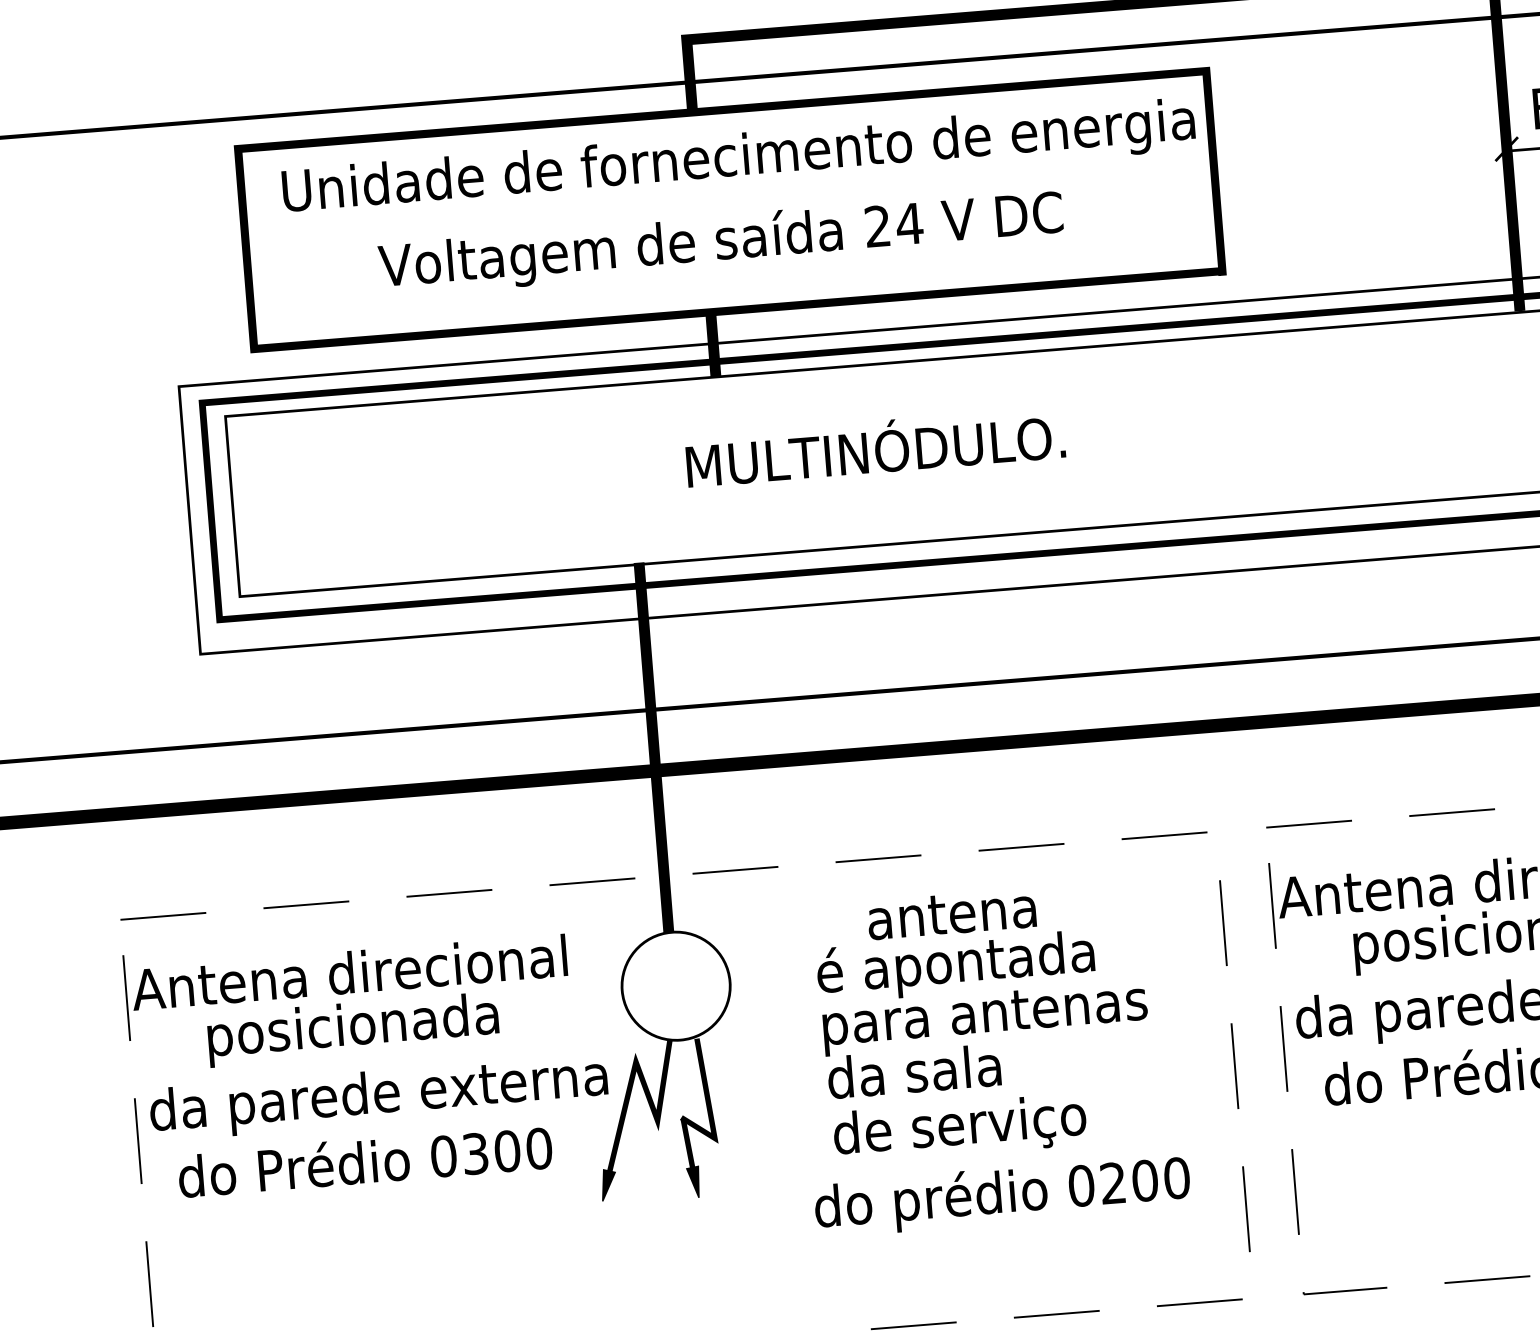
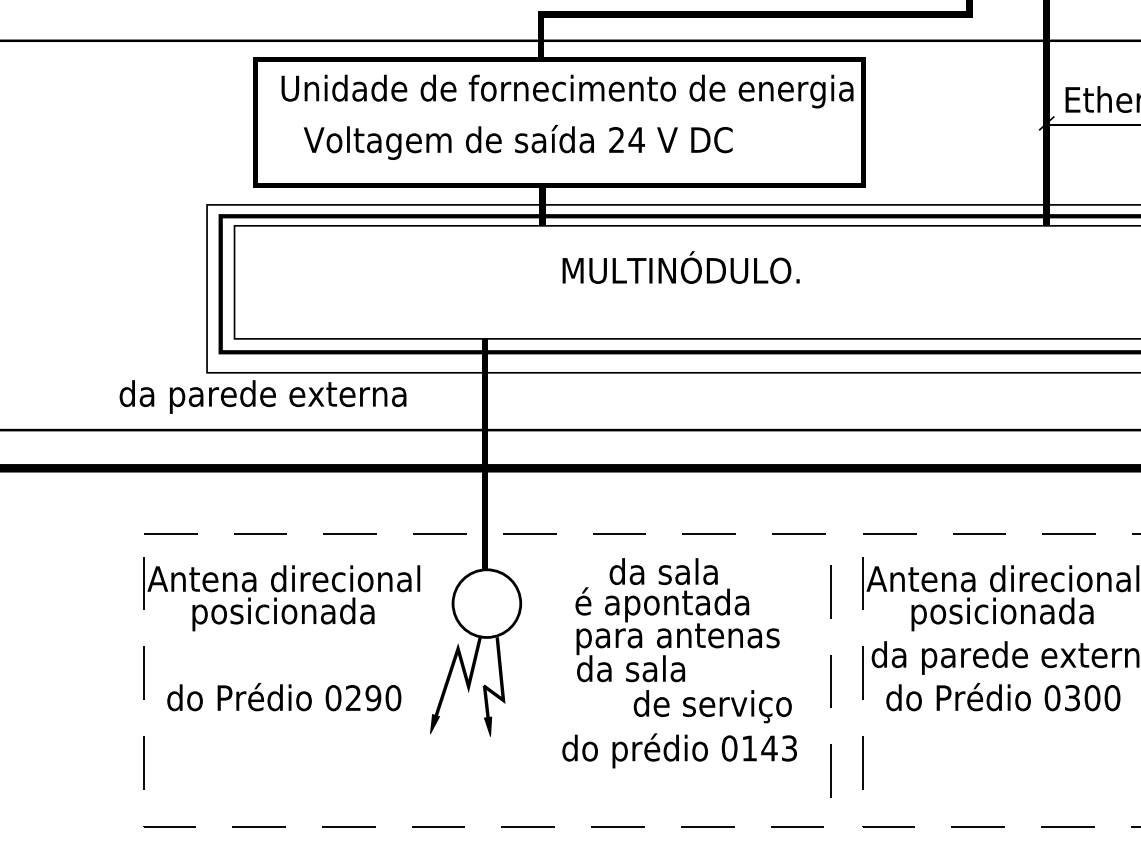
text: (719, 243) -> (517, 142), moved
text: (874, 447) -> (680, 267), moved
text: (953, 912) -> (663, 571), antena -> da sala
text: (378, 1096) -> (262, 396), moved
text: (959, 1128) -> (712, 706), moved
text: (491, 1153) -> (363, 698), 0300 -> 0290
text: (1145, 1180) -> (769, 748), 0200 -> 0143

